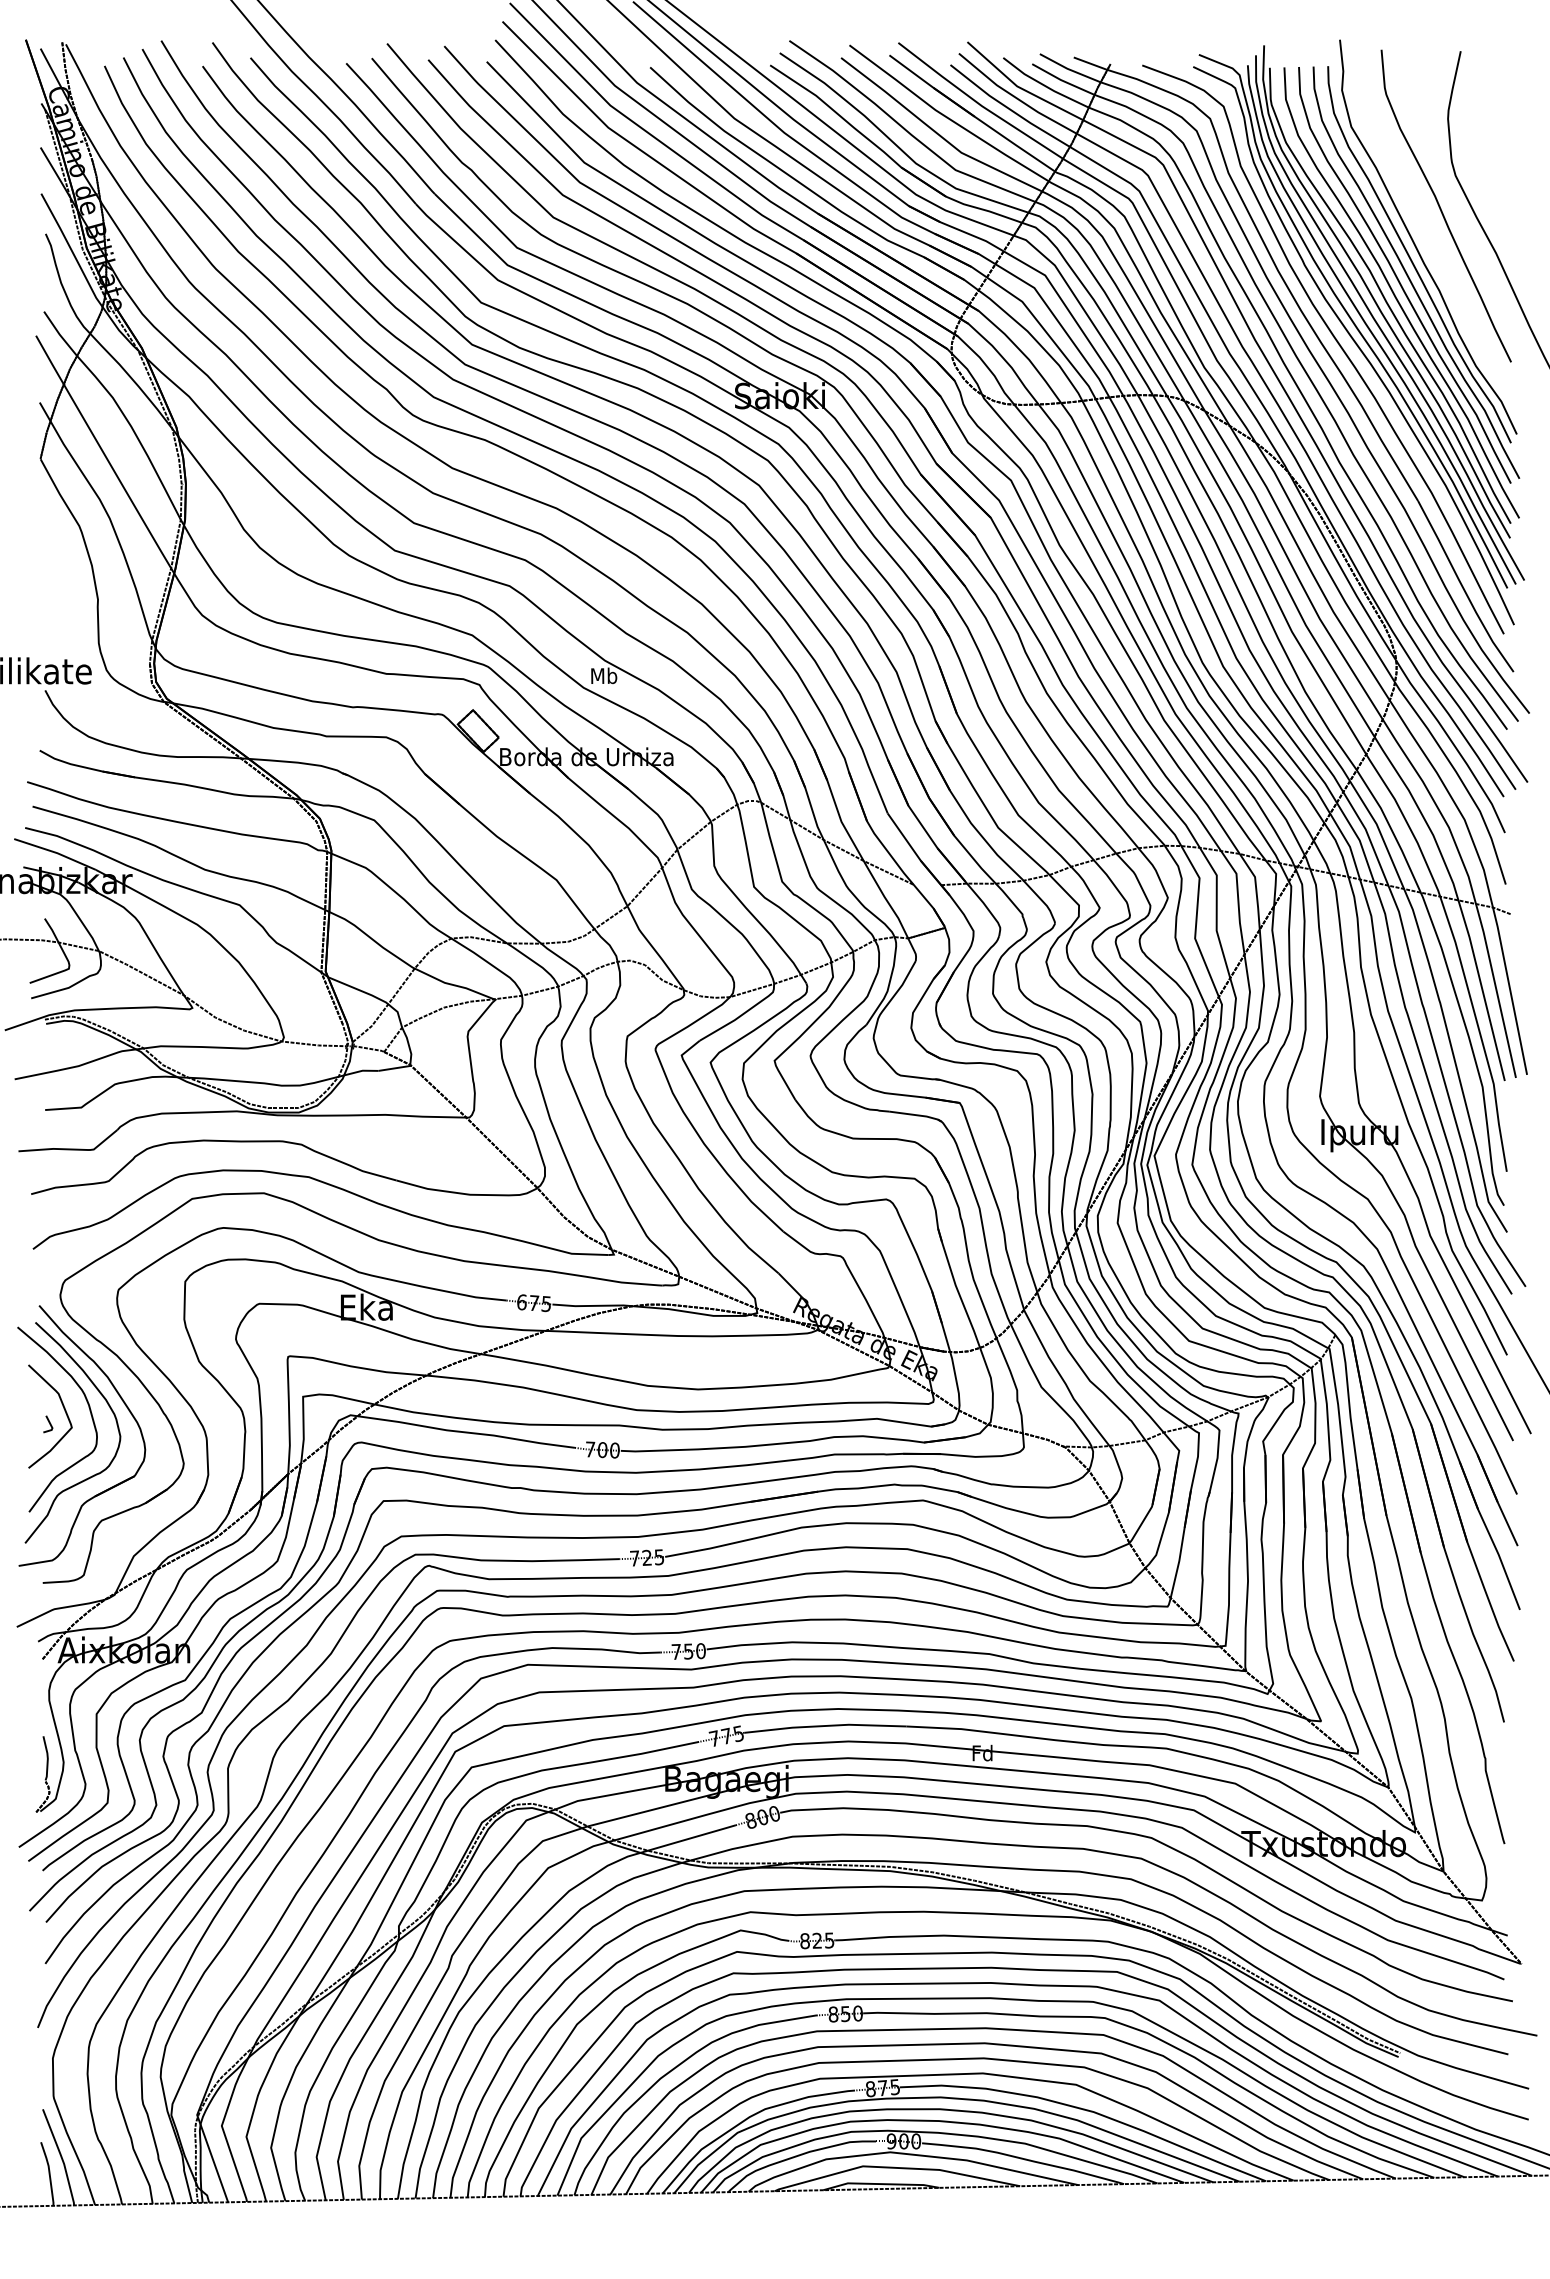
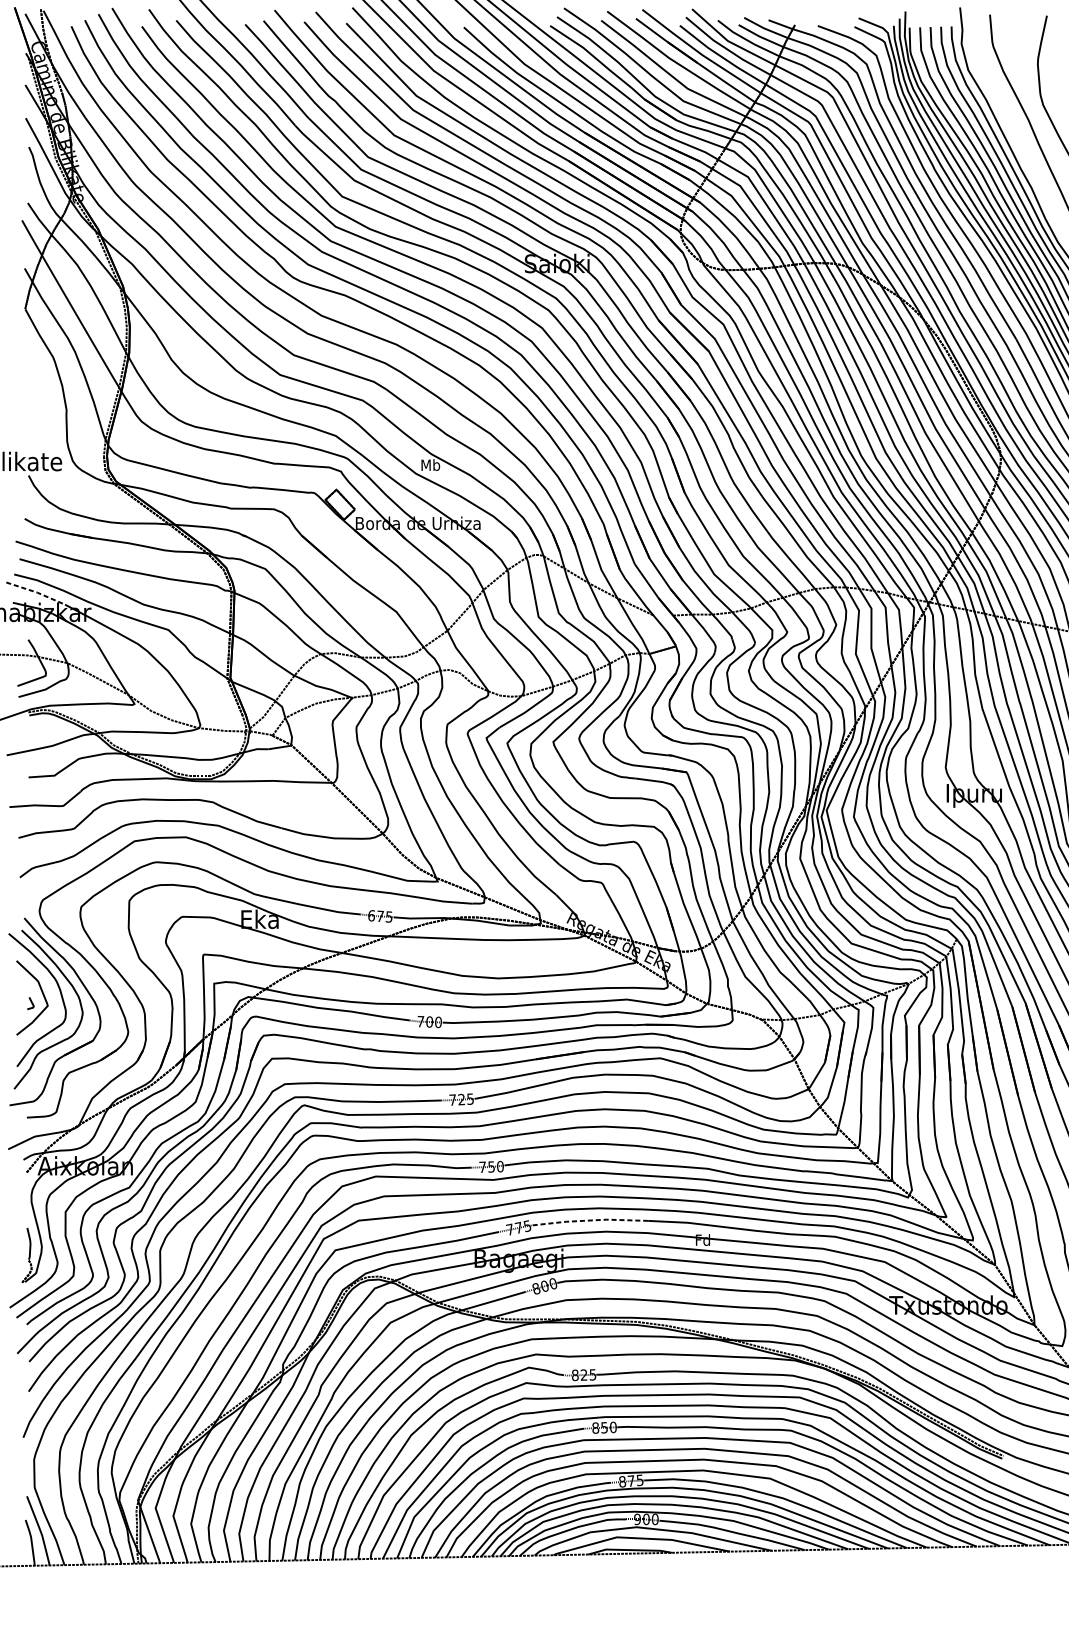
line: (56, 852) -> (36, 592), solid -> dashed
line: (825, 1726) -> (589, 1220), solid -> dashed

